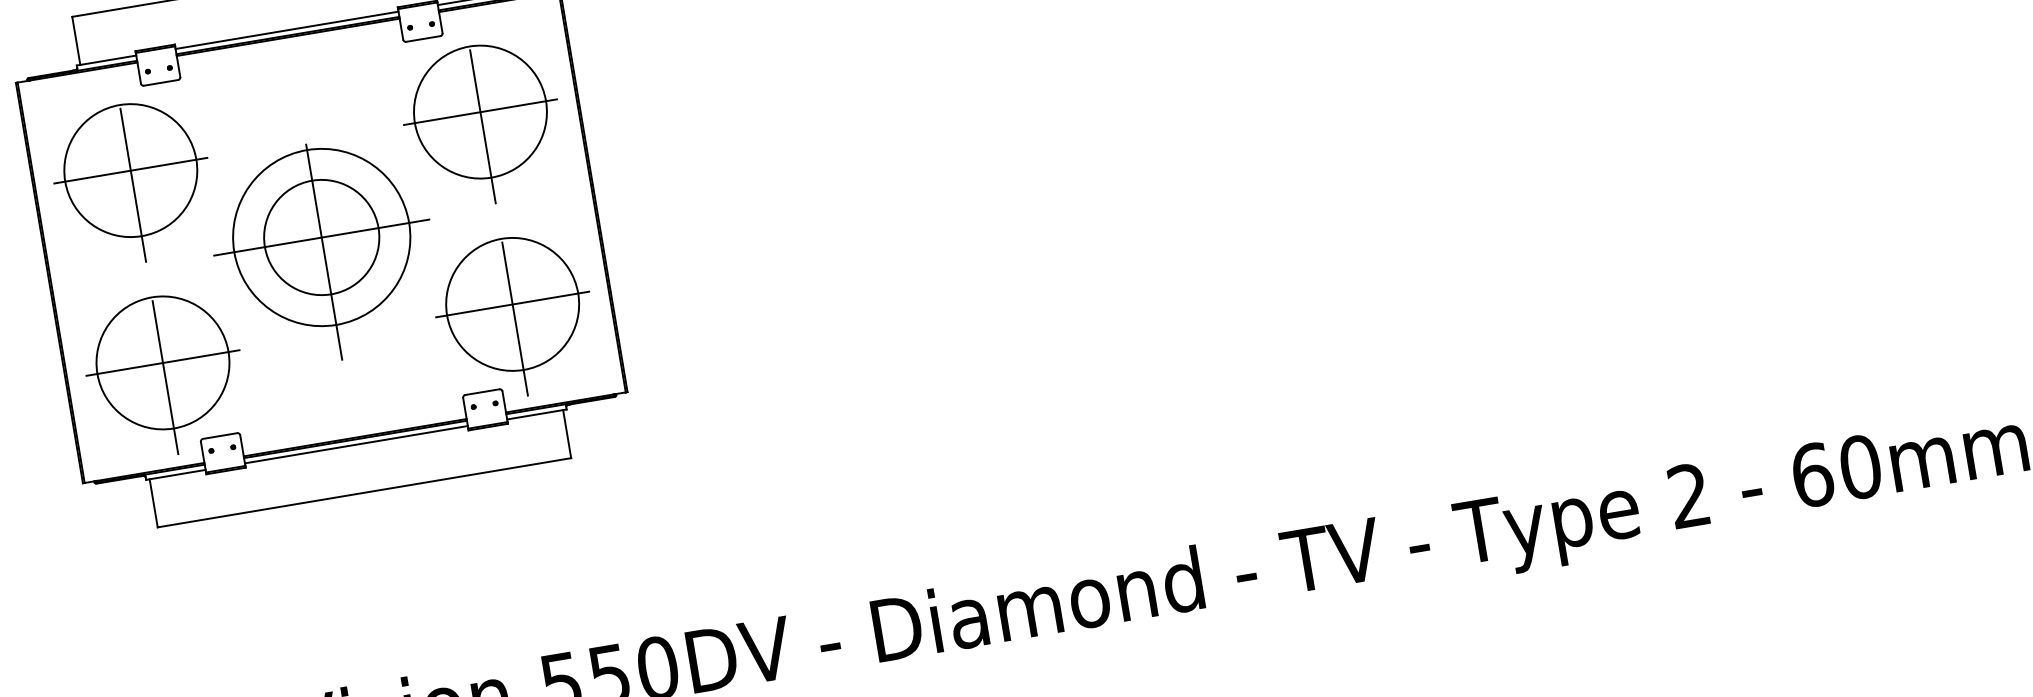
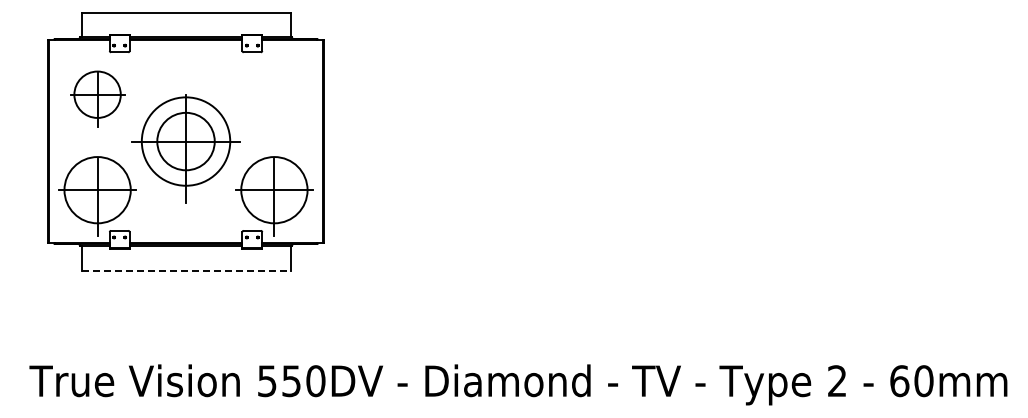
part: (482, 123) -> (274, 98), removed
part: (132, 181) -> (97, 98), size x0.7
line: (365, 492) -> (186, 270), solid -> dashed

